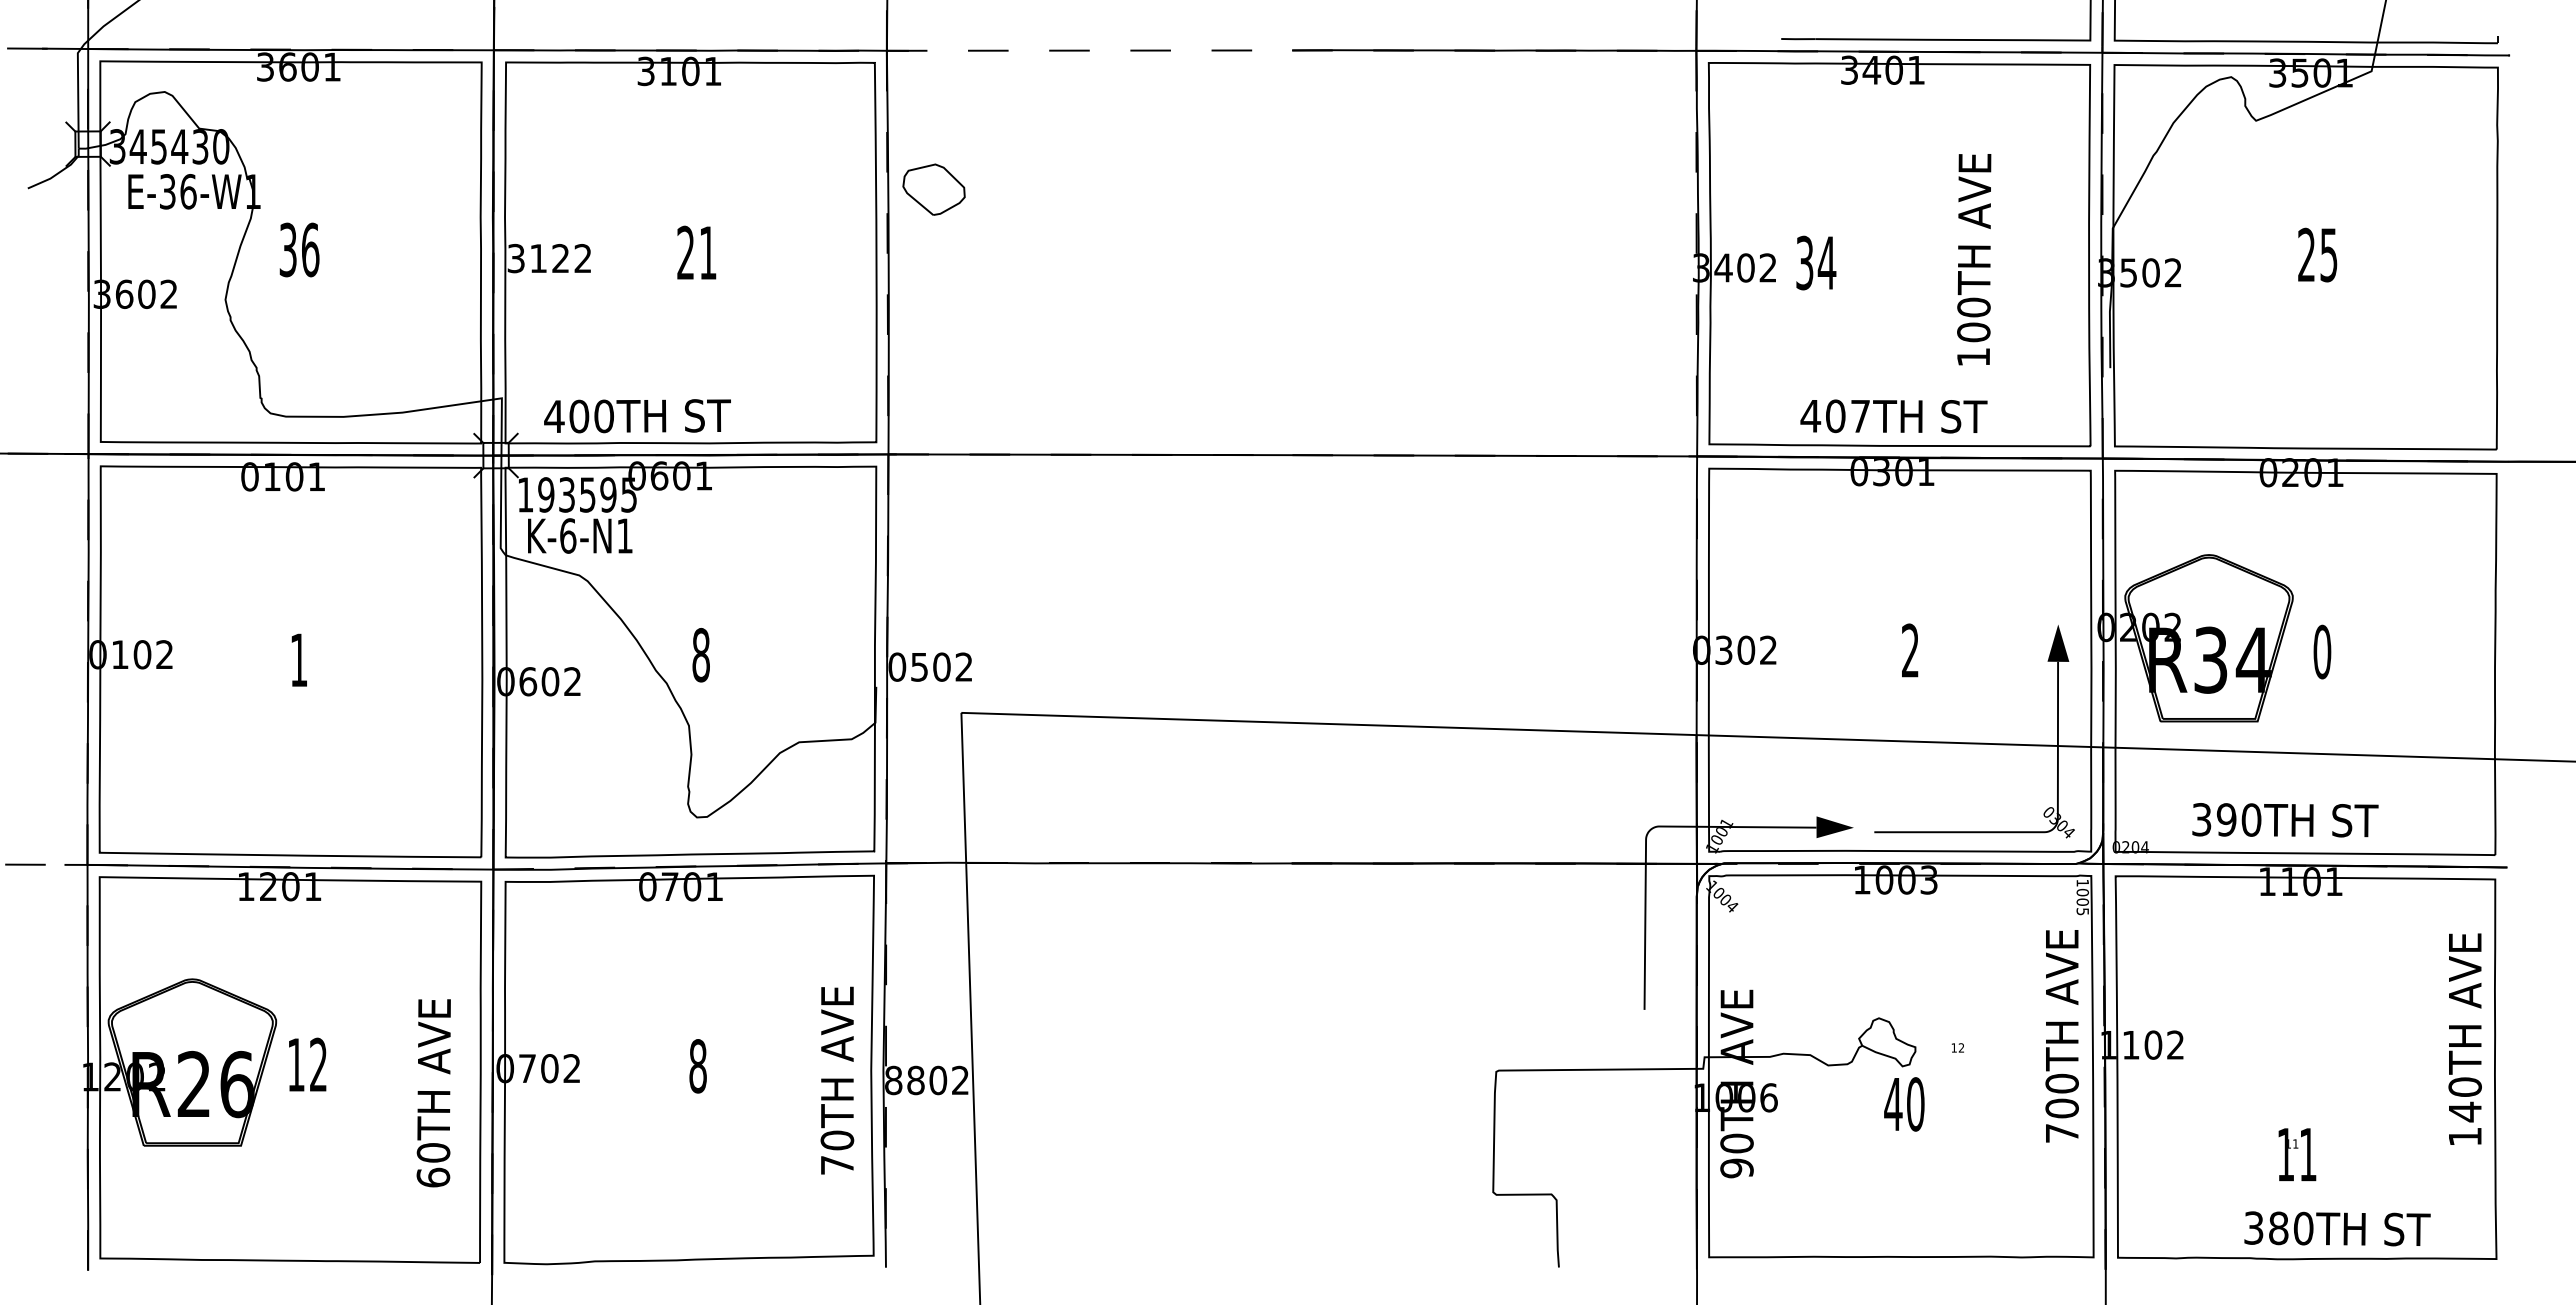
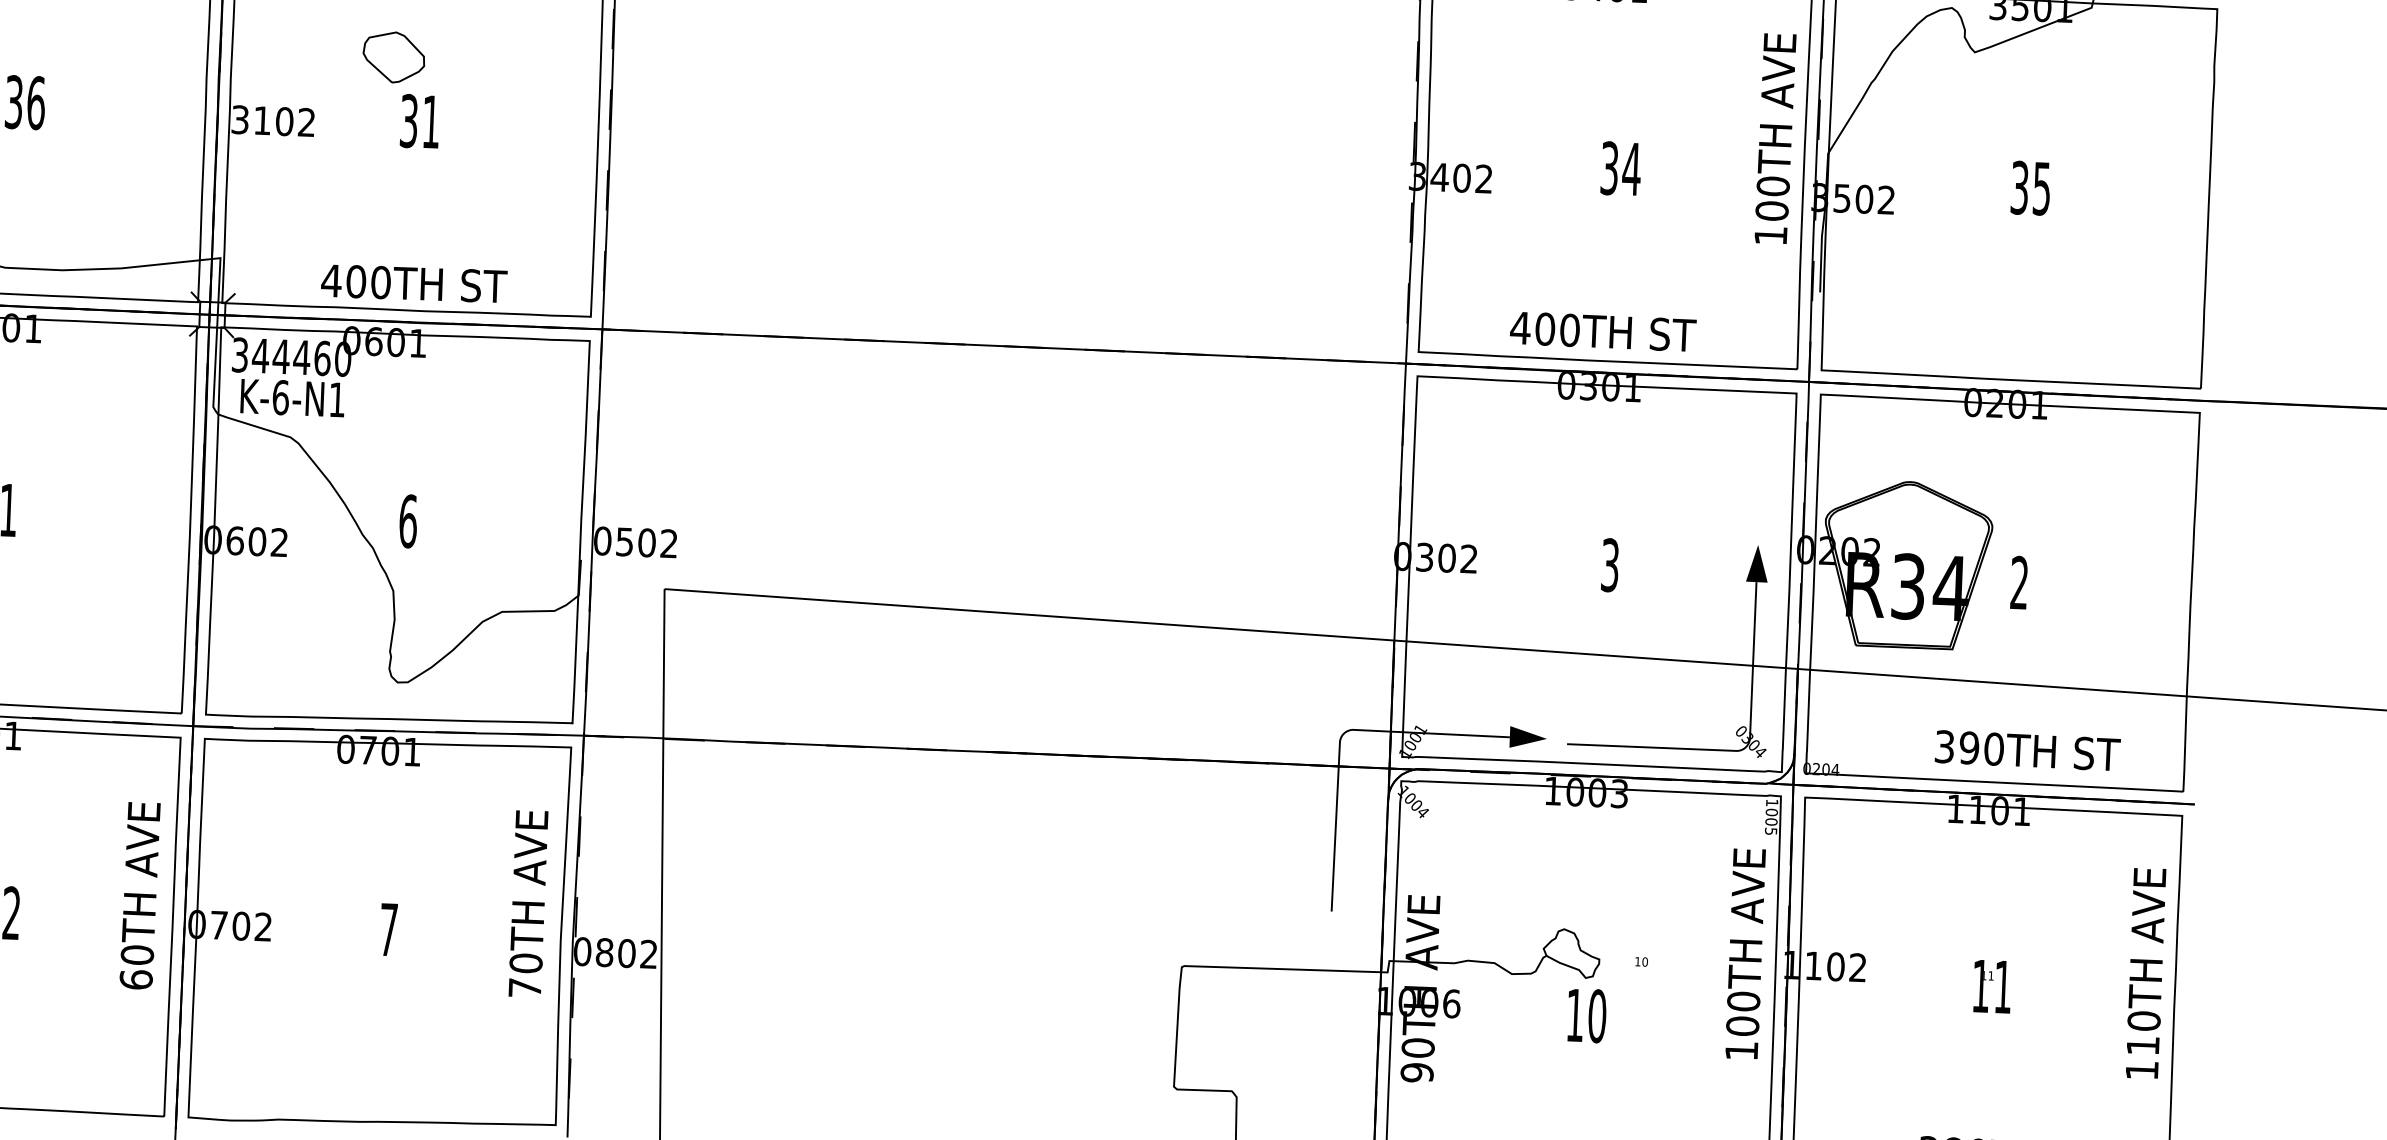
part: (933, 189) -> (393, 57), moved
text: (685, 252) -> (408, 120), 21 -> 31
text: (2306, 255) -> (2019, 188), 25 -> 35
text: (560, 258) -> (284, 121), 3122 -> 3102
text: (1974, 259) -> (1775, 138), moved
text: (1816, 262) -> (1621, 168), moved
text: (637, 416) -> (414, 284), moved
text: (1860, 416) -> (1569, 330), 407TH -> 400TH
text: (577, 494) -> (291, 356), 193595 -> 344460
text: (1910, 650) -> (1610, 565), 2 -> 3
text: (2322, 651) -> (2019, 582), 0 -> 2
text: (701, 654) -> (408, 520), 8 -> 6
text: (2285, 820) -> (2027, 750), moved
text: (1961, 1047) -> (1645, 961), 12 -> 10
text: (697, 1066) -> (388, 930), 8 -> 7
text: (837, 1080) -> (528, 903), moved
text: (893, 1080) -> (582, 951), 8802 -> 0802
text: (433, 1093) -> (139, 896), moved
text: (1893, 1104) -> (1575, 1015), 40 -> 10
text: (2465, 1111) -> (2143, 1045), 140TH -> 110TH
text: (2062, 1133) -> (1742, 1051), 700TH -> 100TH
text: (2297, 1154) -> (1992, 986), moved

